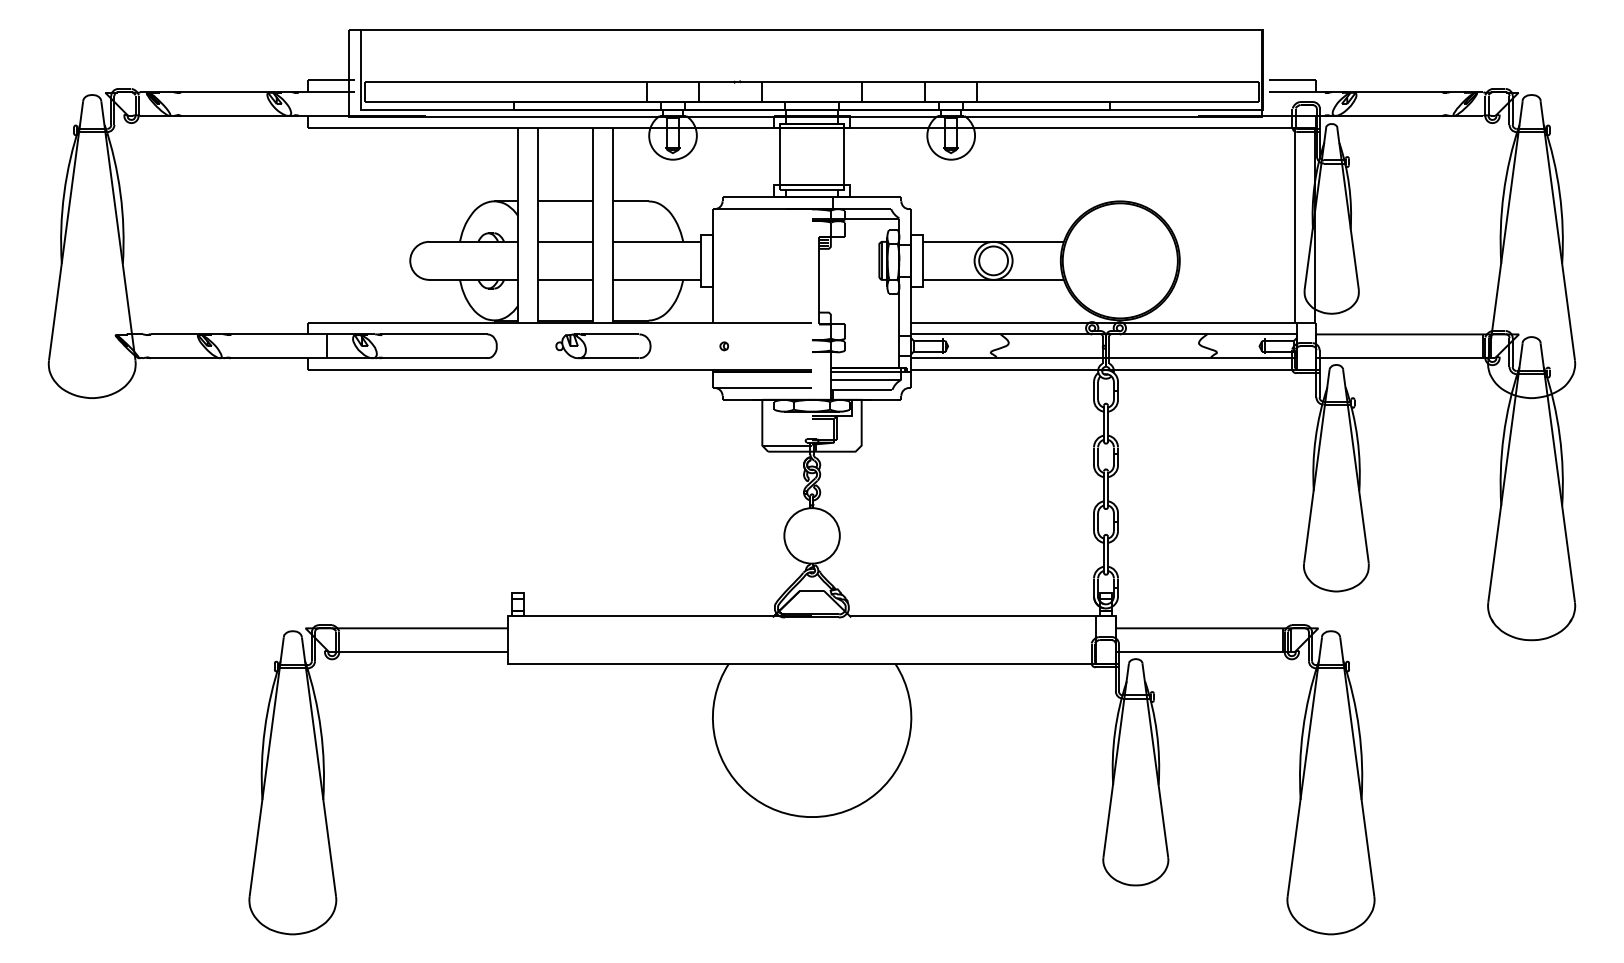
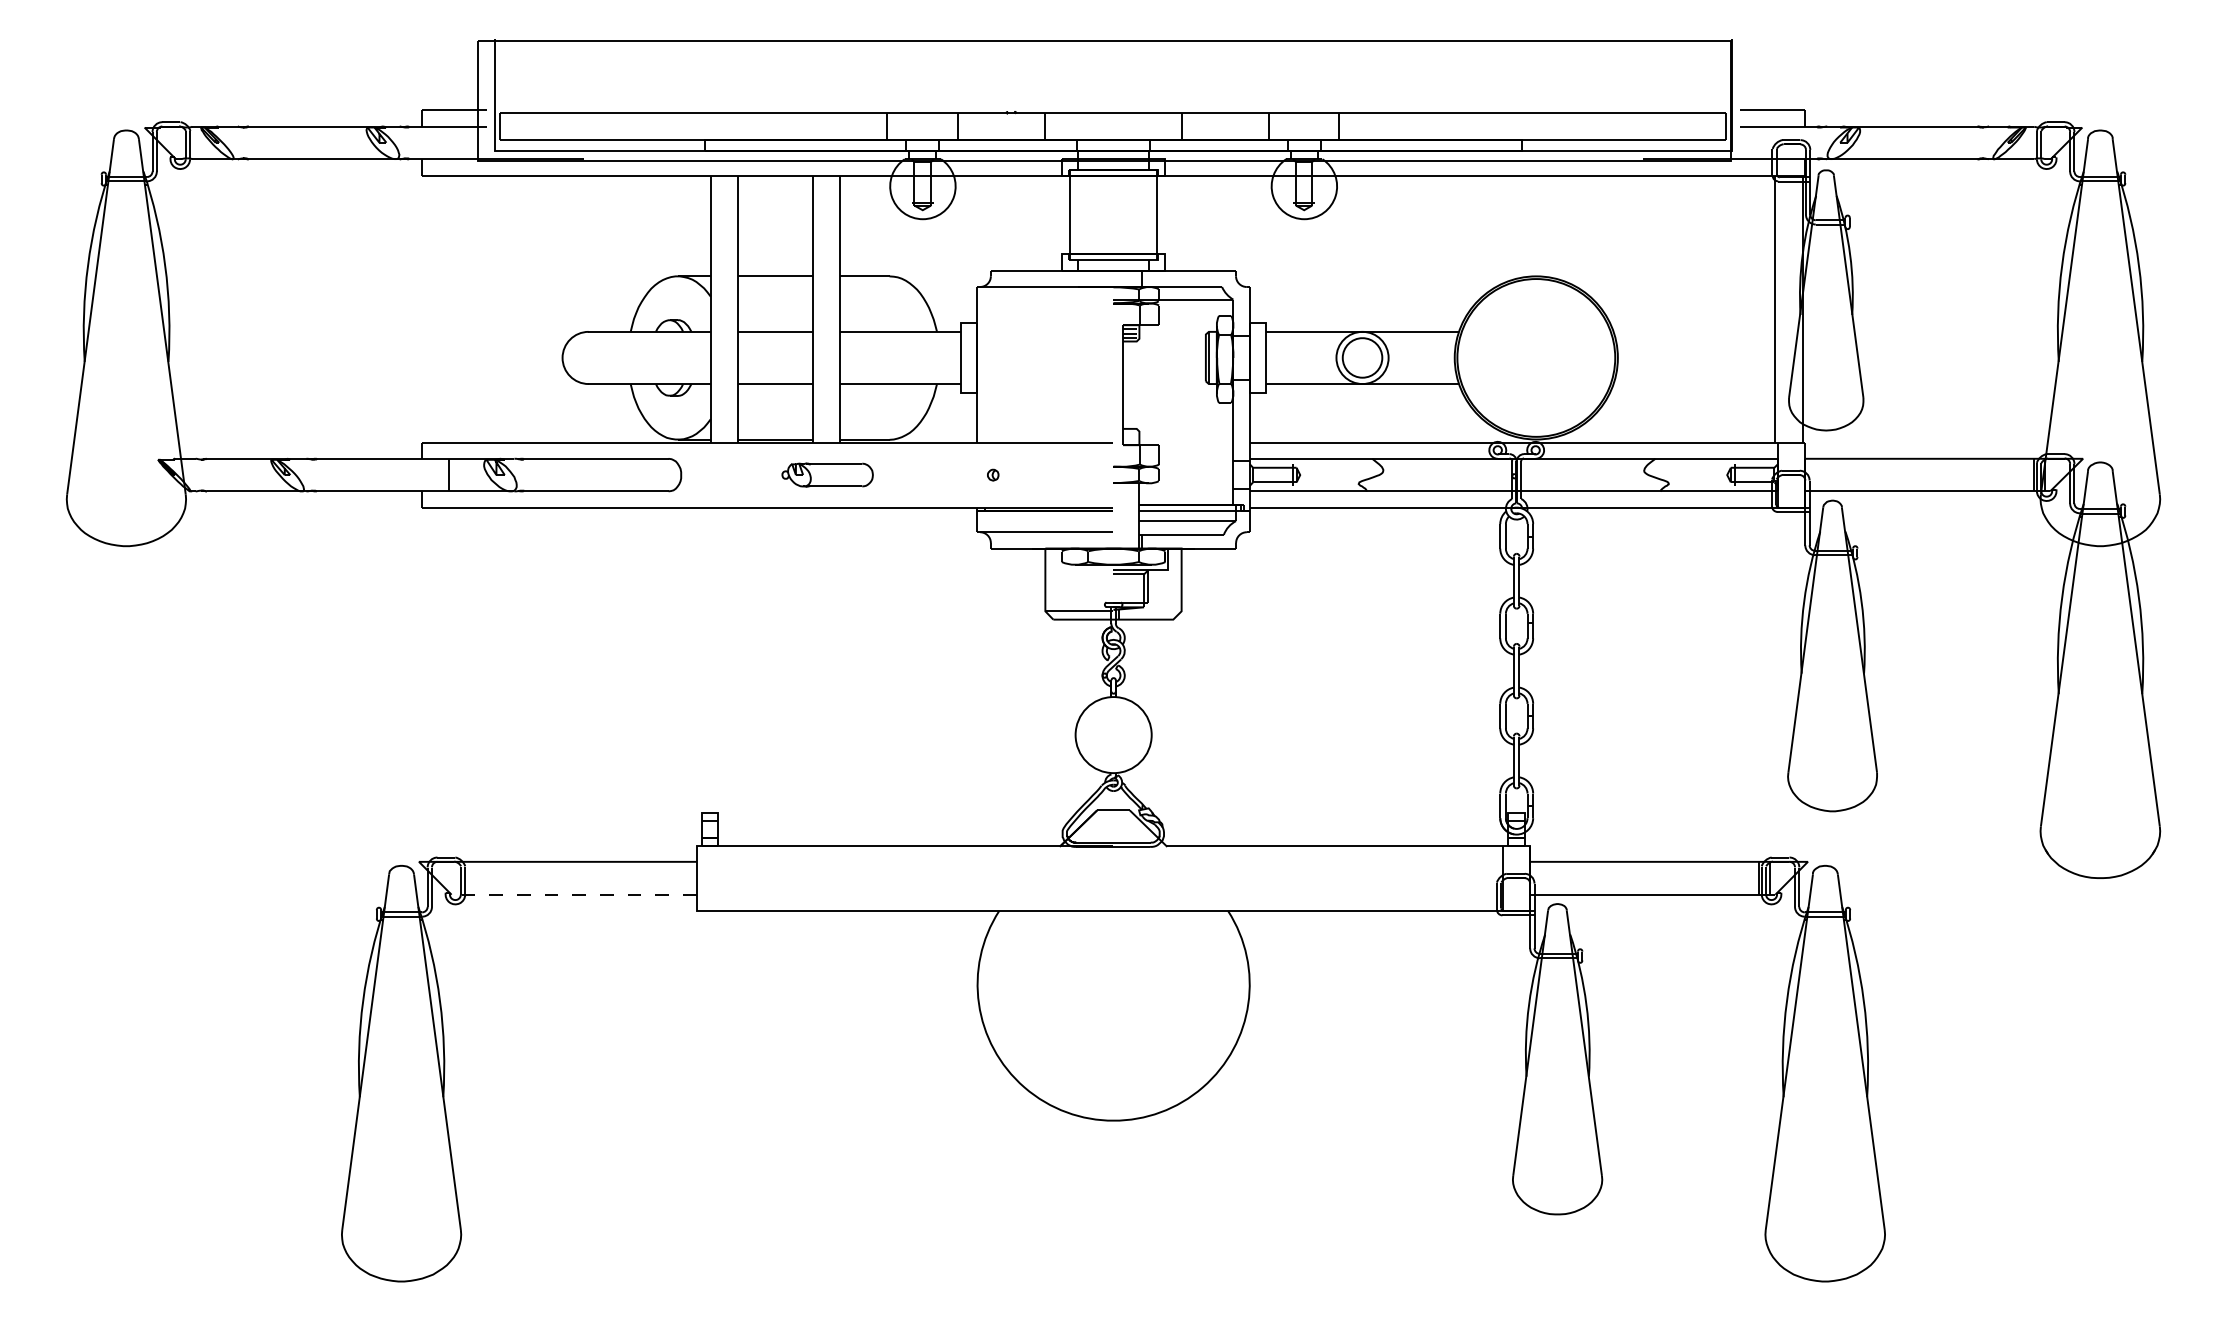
part: (603, 345) -> (827, 474), size x0.7
line: (418, 652) -> (574, 894), solid -> dashed

